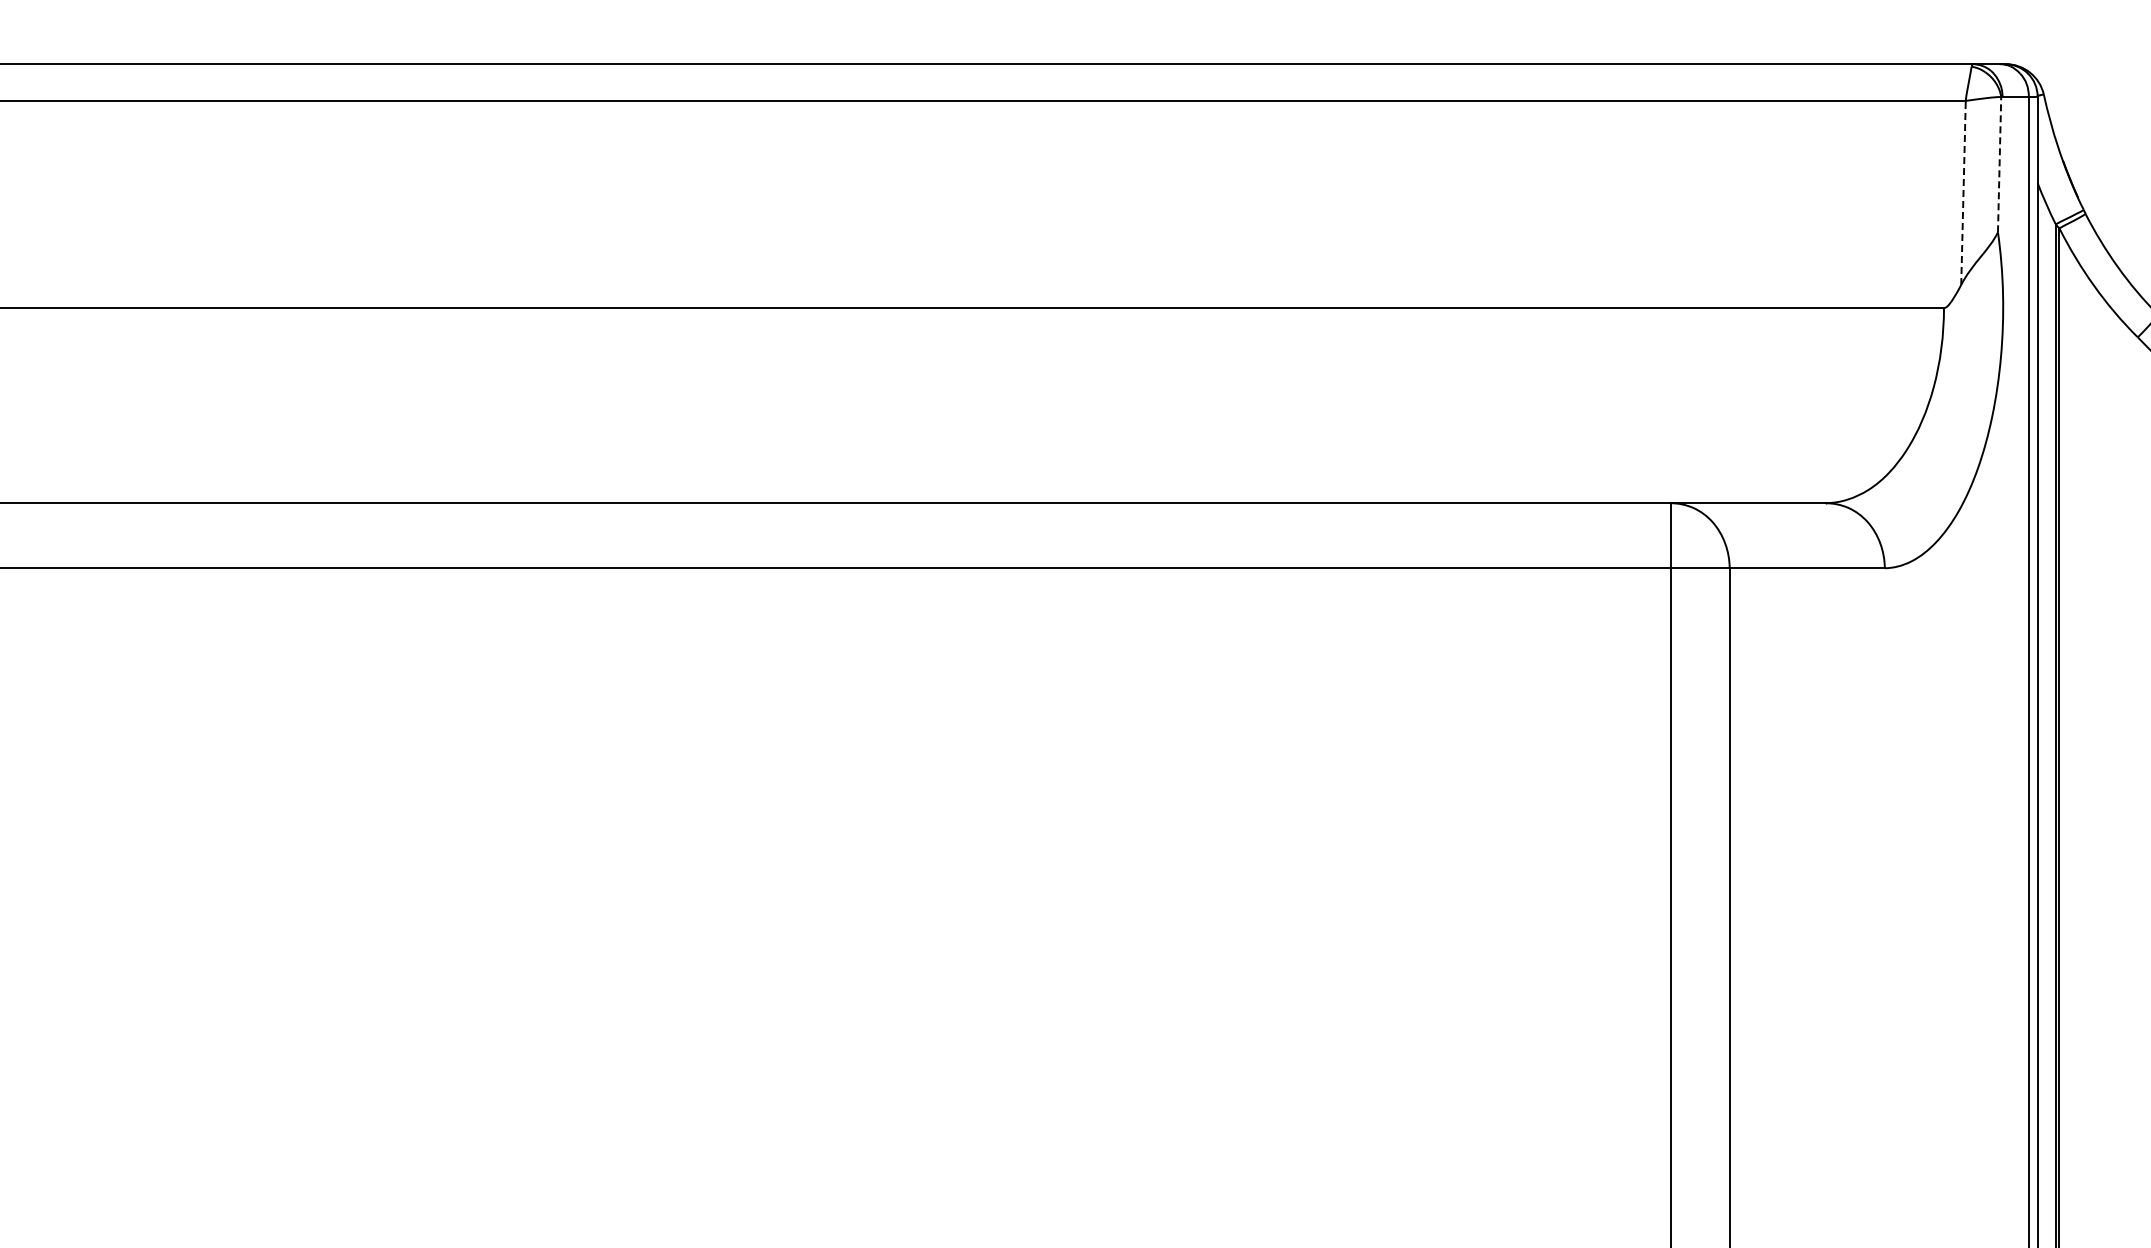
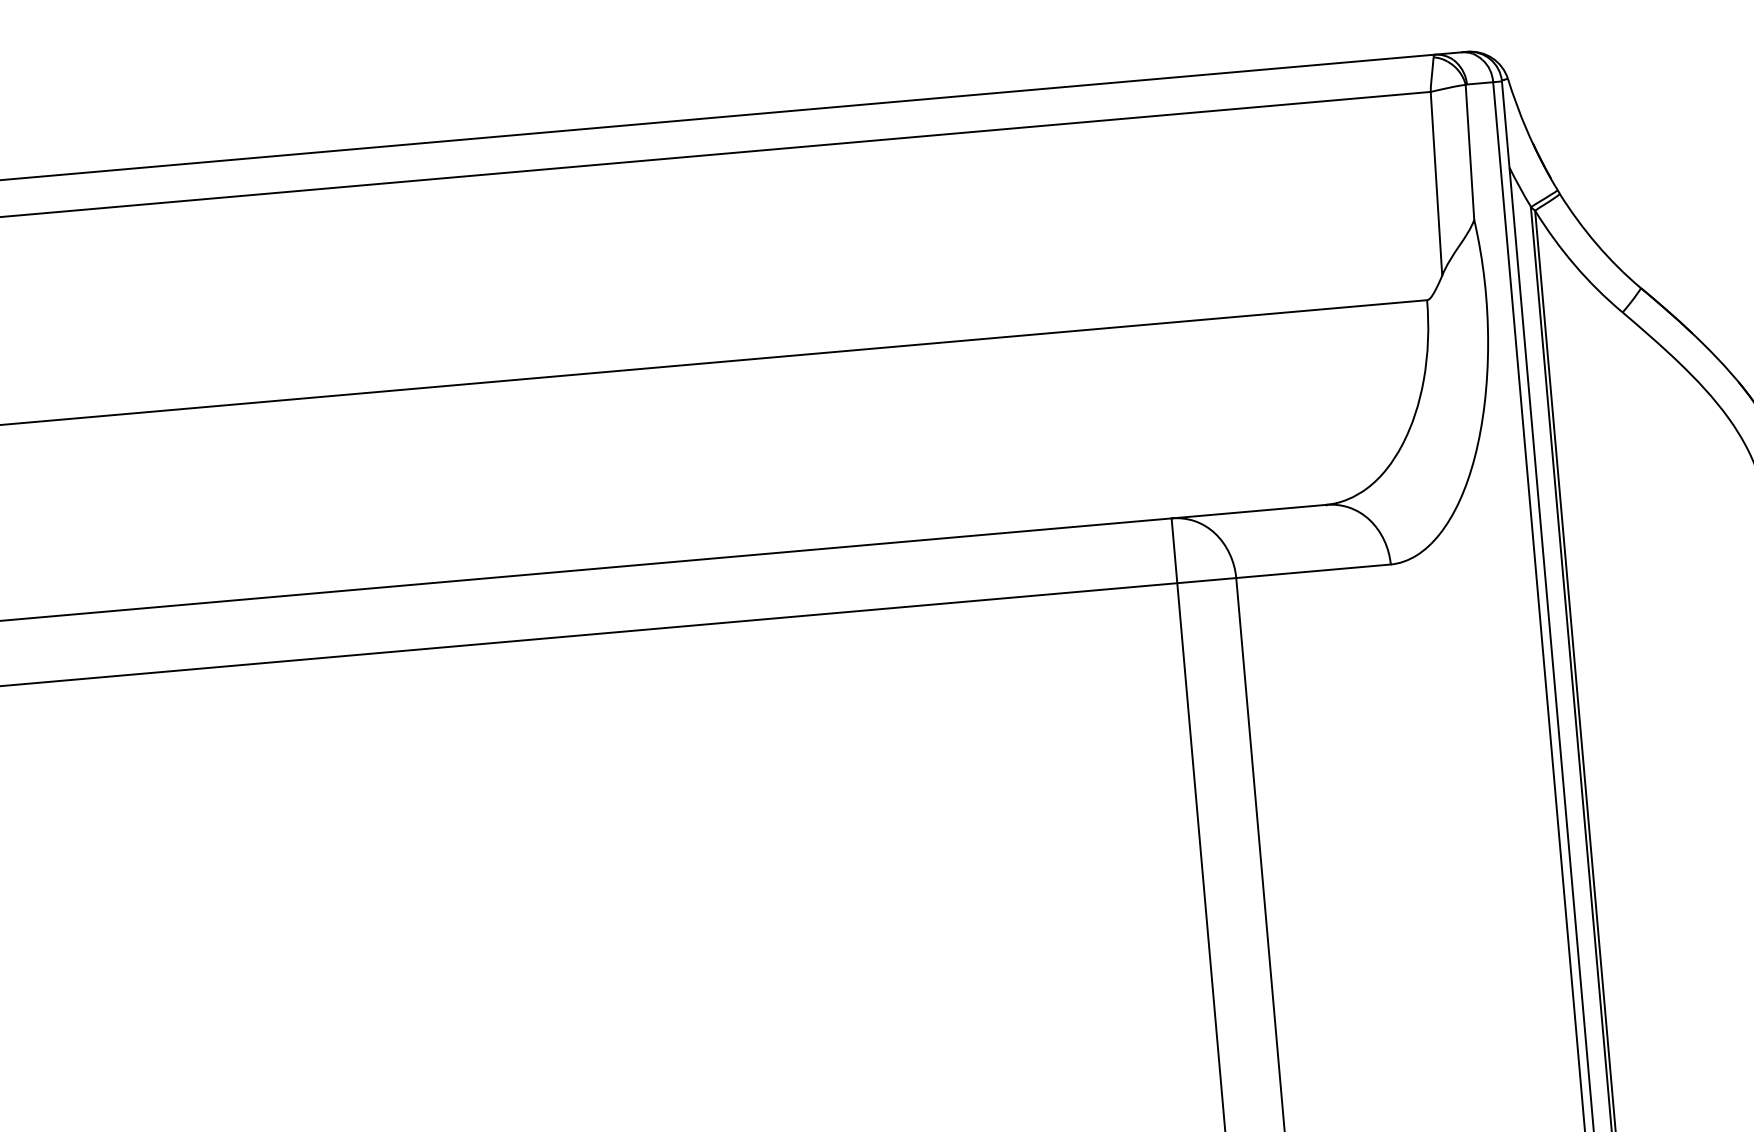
line: (1999, 164) -> (1469, 152), dashed -> solid
line: (1963, 192) -> (1436, 183), dashed -> solid

